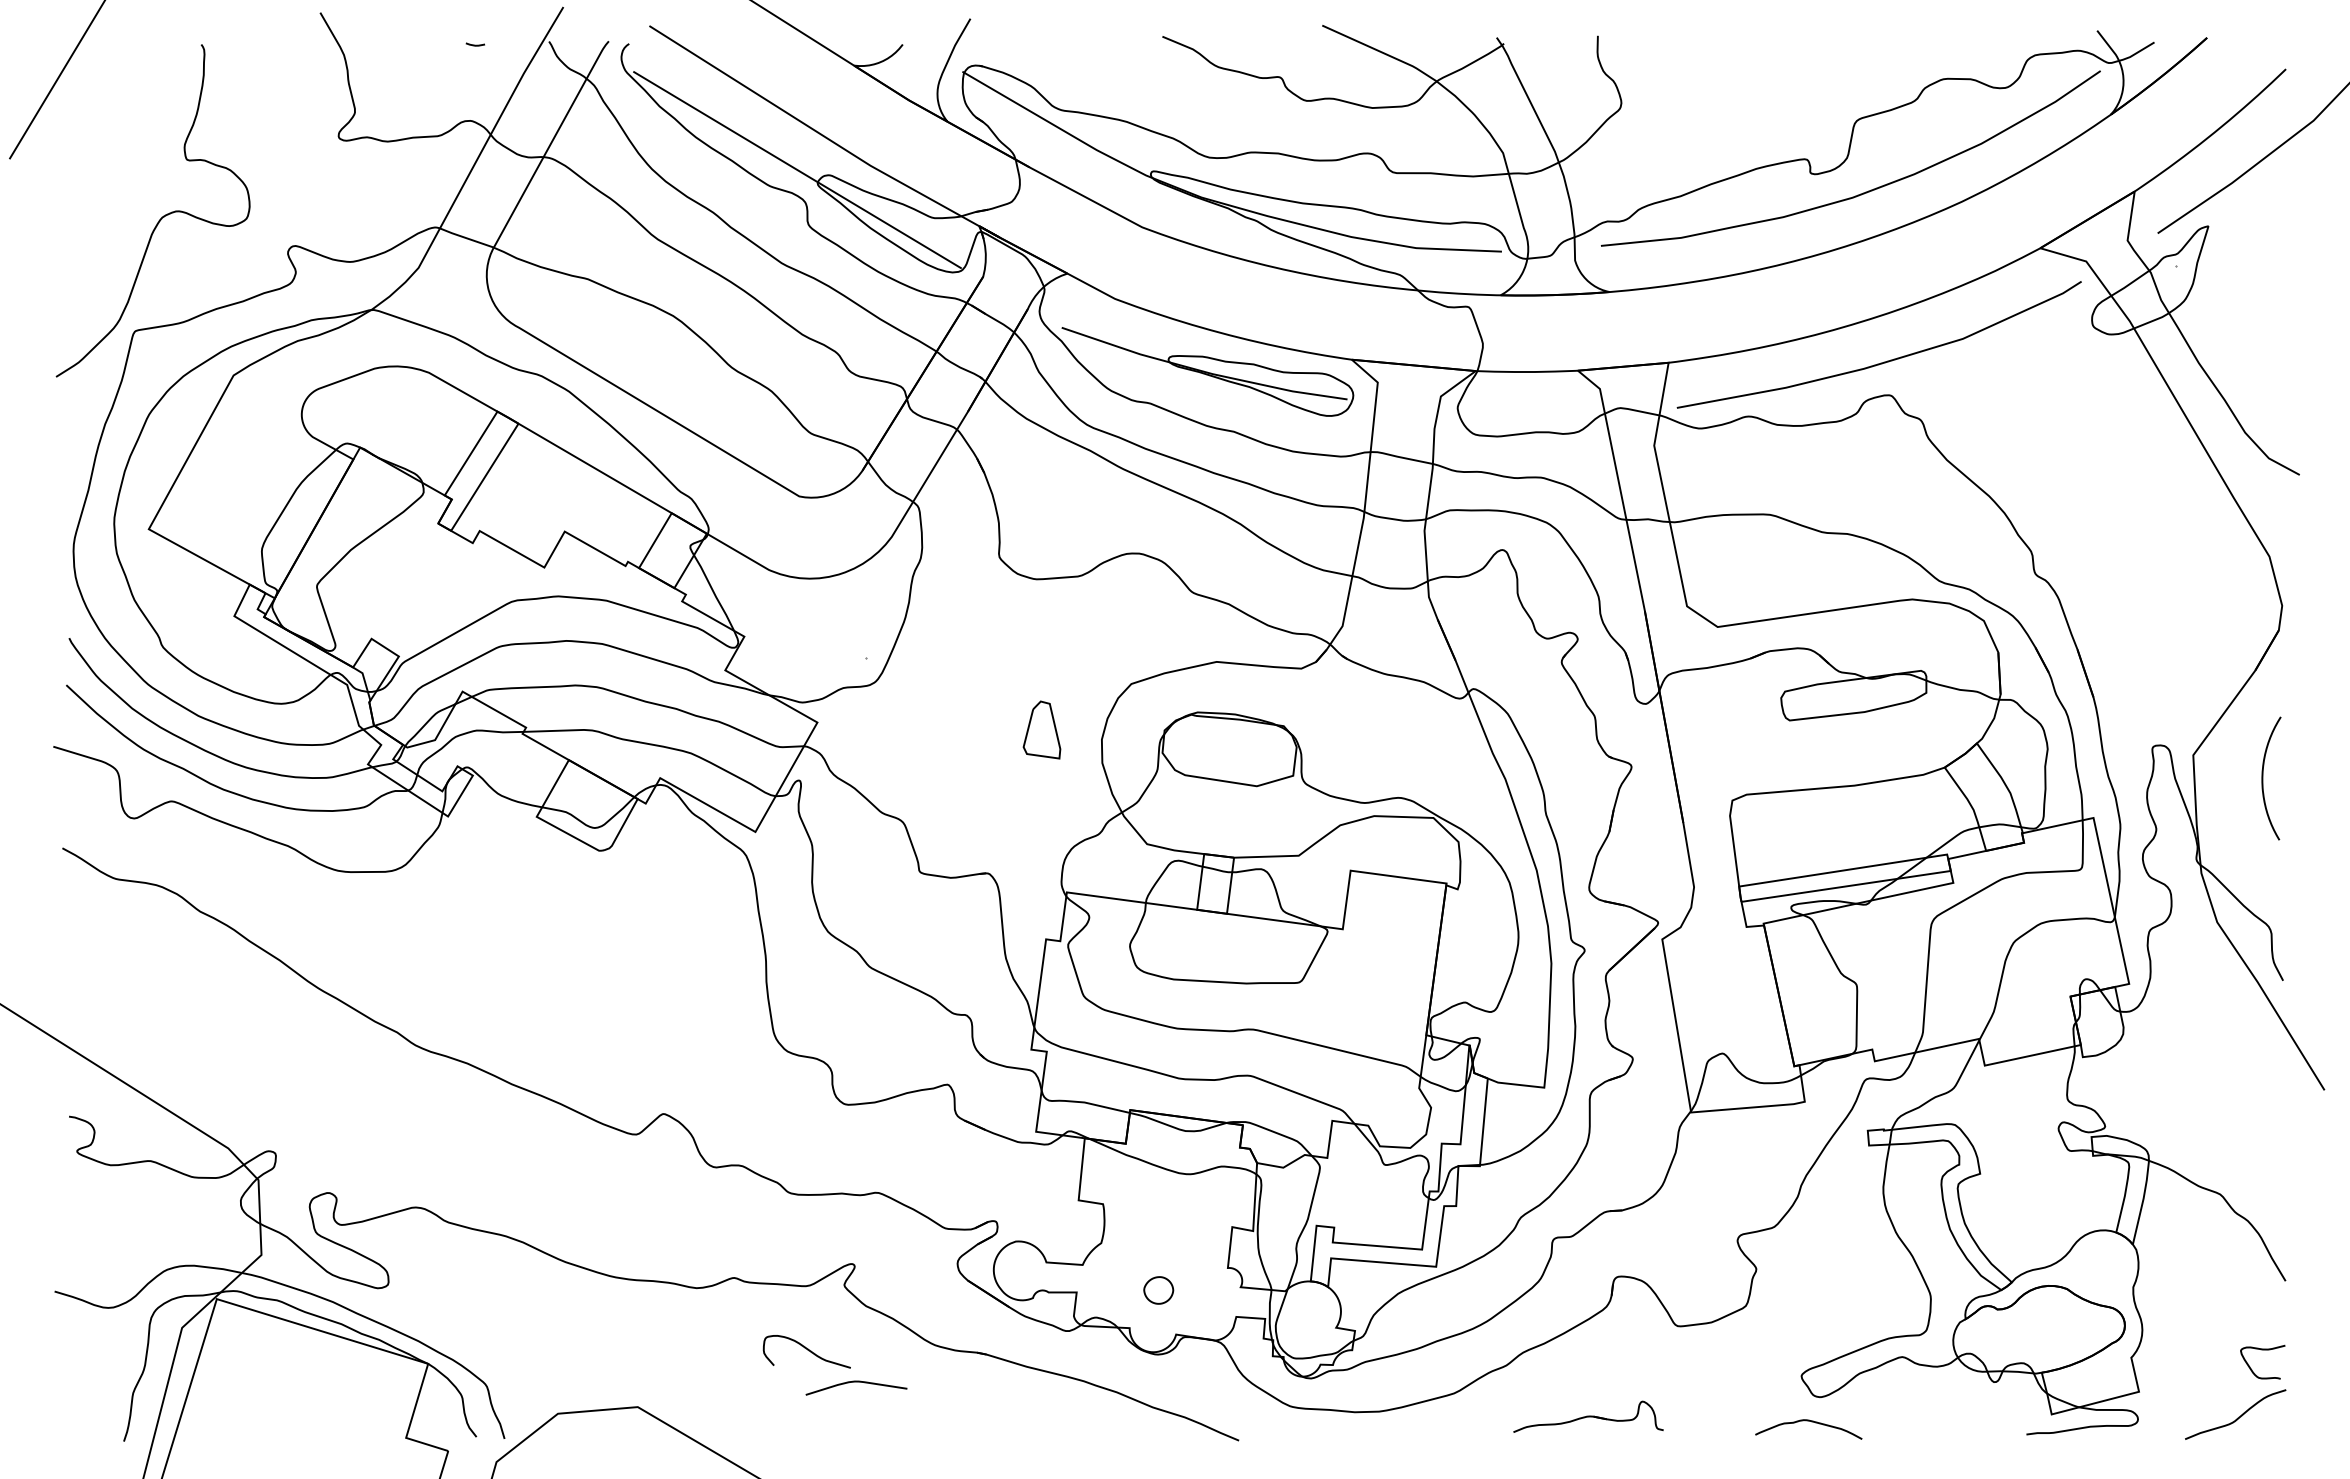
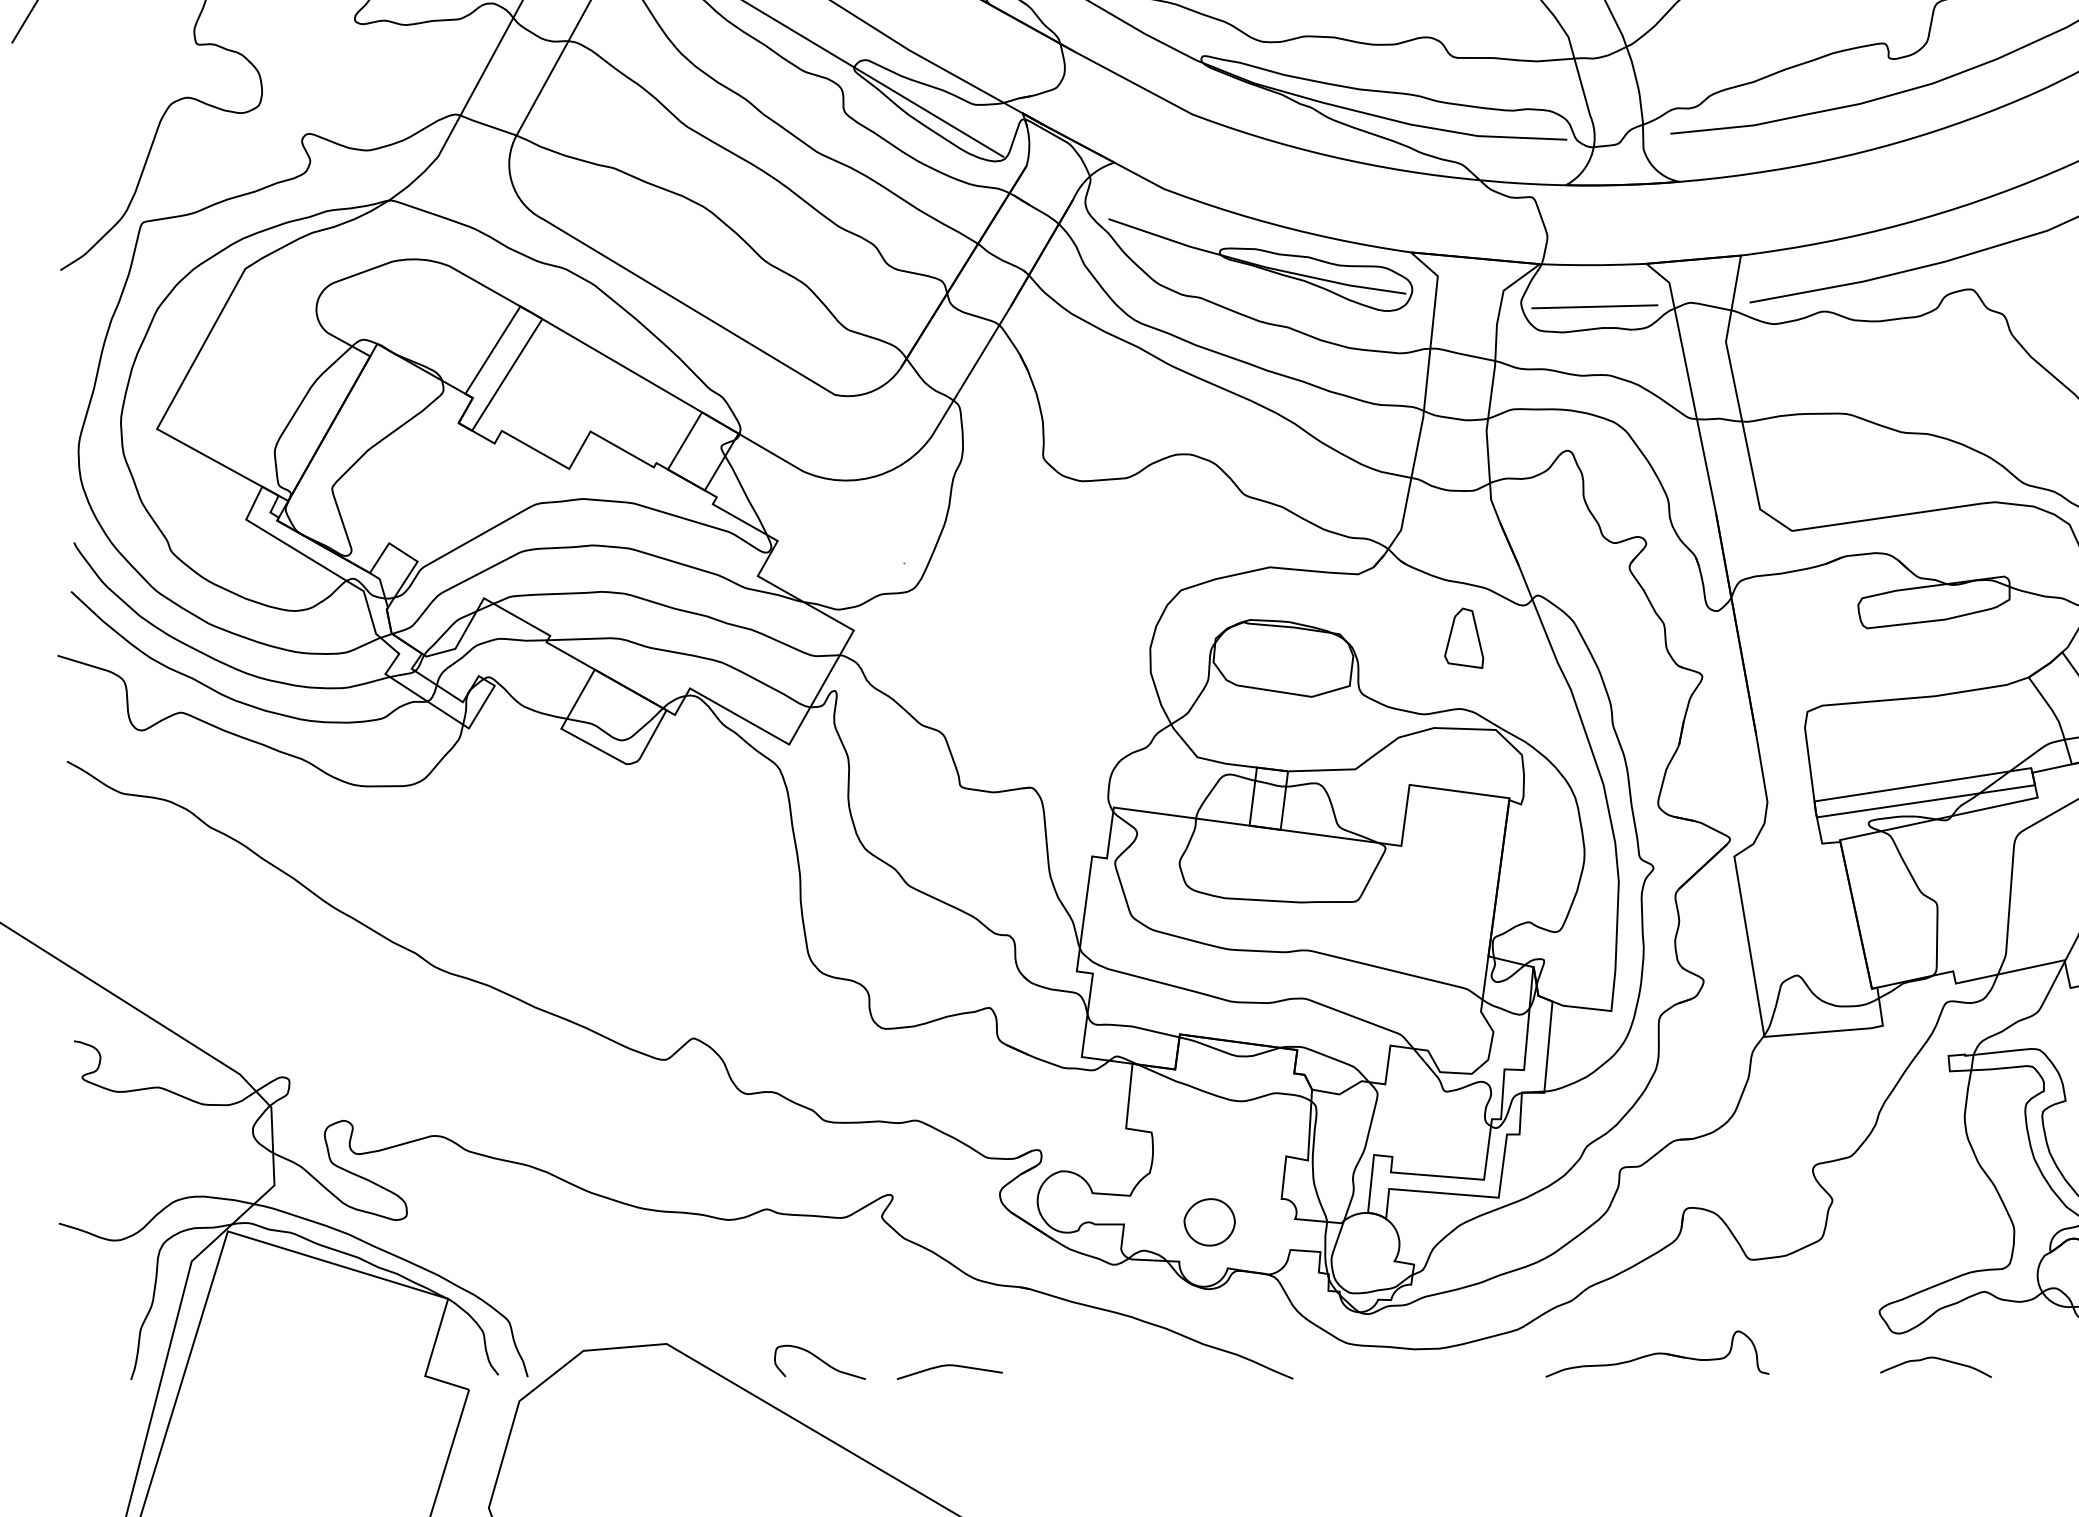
line: (1528, 411) -> (1594, 306), added
part: (1041, 729) -> (1463, 637), moved
part: (1158, 1290) -> (1209, 1222), size x1.67
curve: (807, 1350) -> (820, 1361), moved
curve: (856, 1382) -> (949, 1366), moved
part: (1588, 1416) -> (1657, 1353), size x1.43
curve: (1811, 1422) -> (1938, 1360), moved

